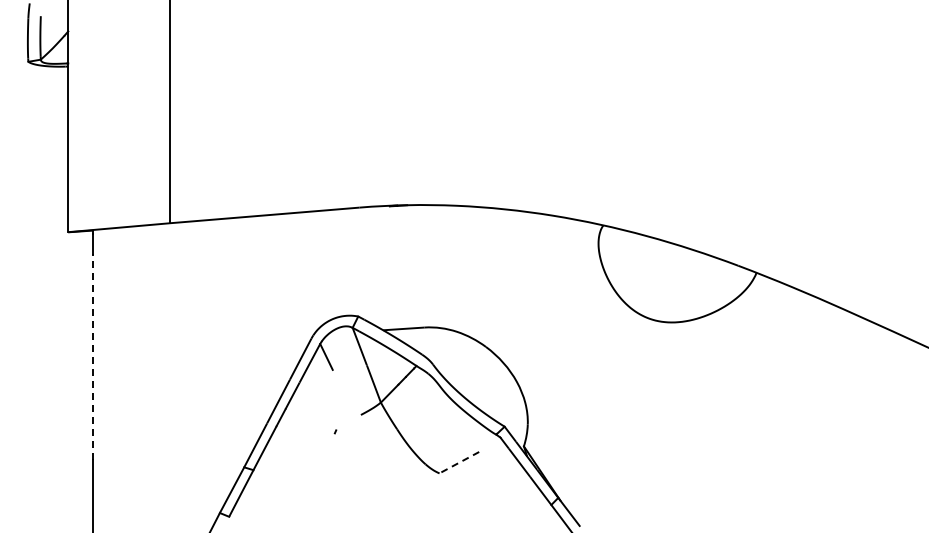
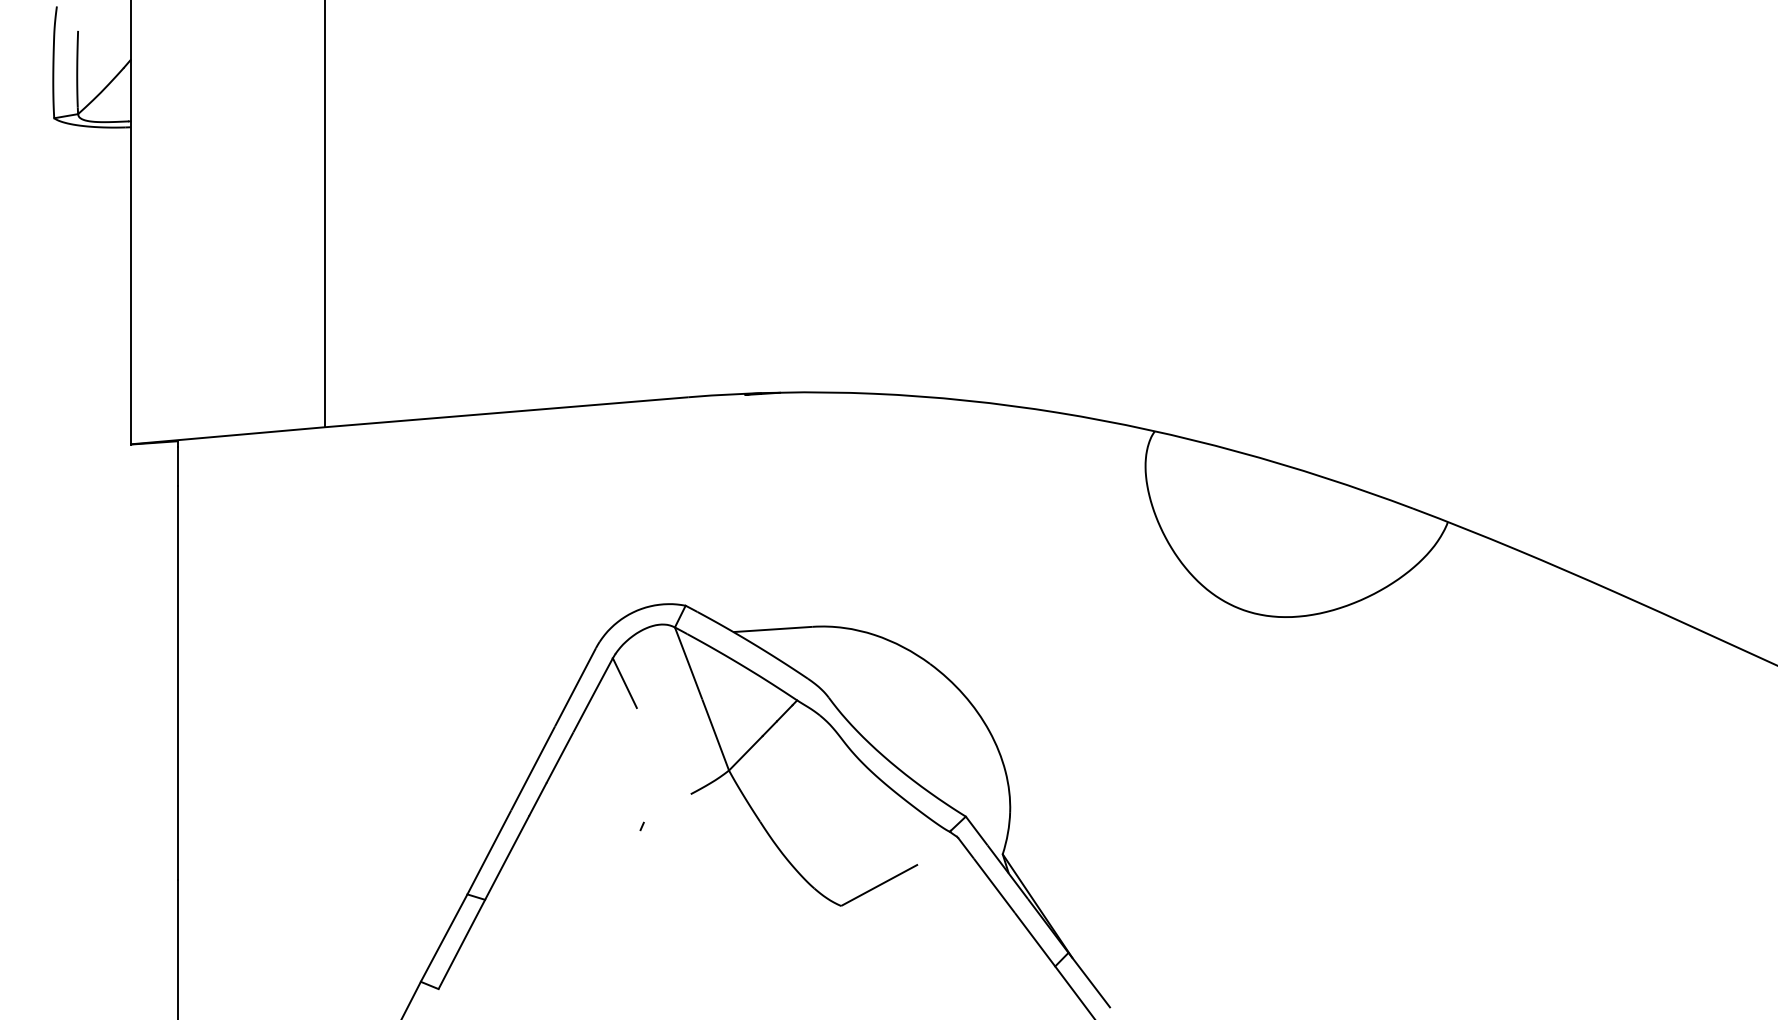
line: (93, 356) -> (178, 682), dashed -> solid
line: (459, 462) -> (879, 885), dashed -> solid

